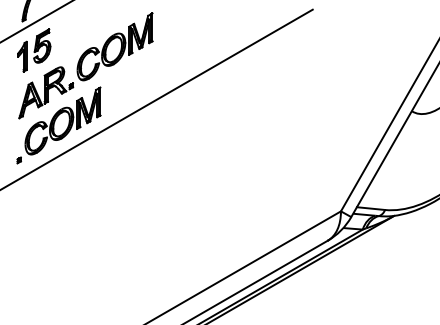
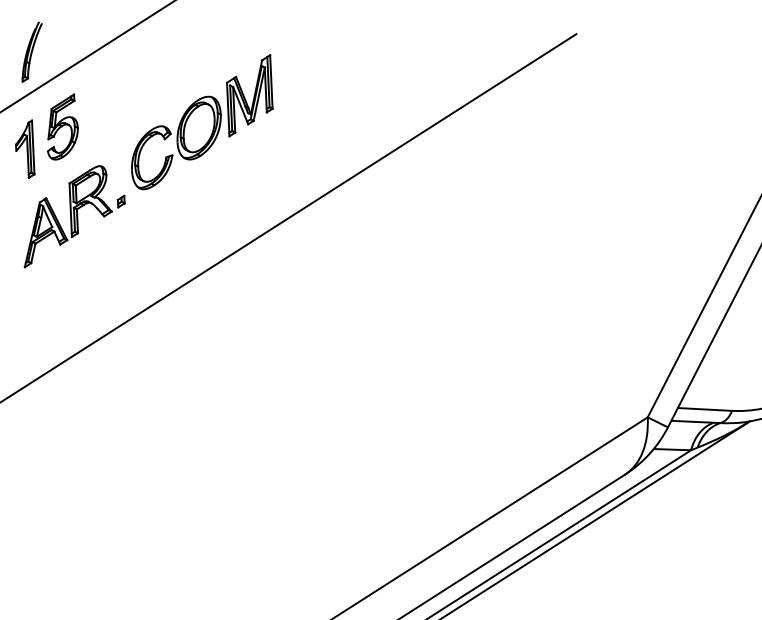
part: (58, 125) -> (100, 277), removed

